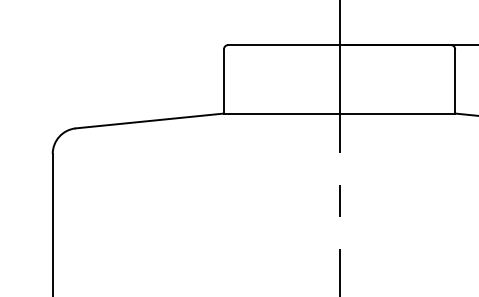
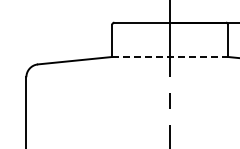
line: (340, 112) -> (170, 56), solid -> dashed

